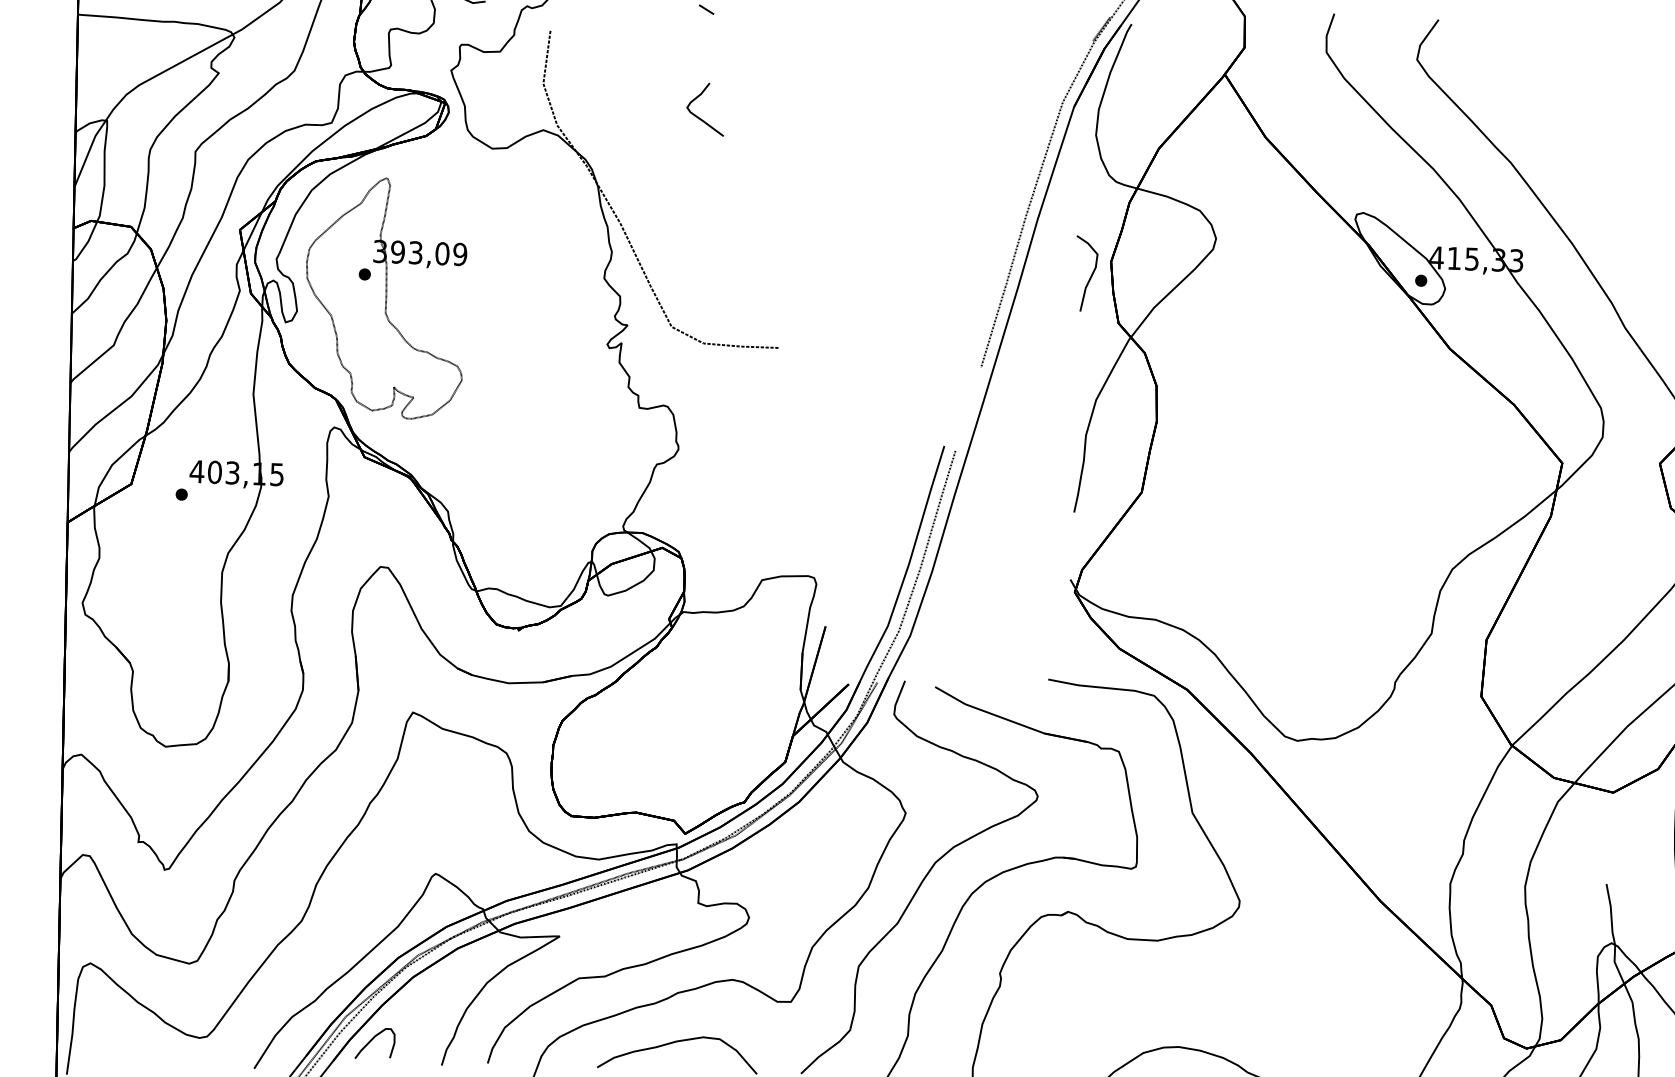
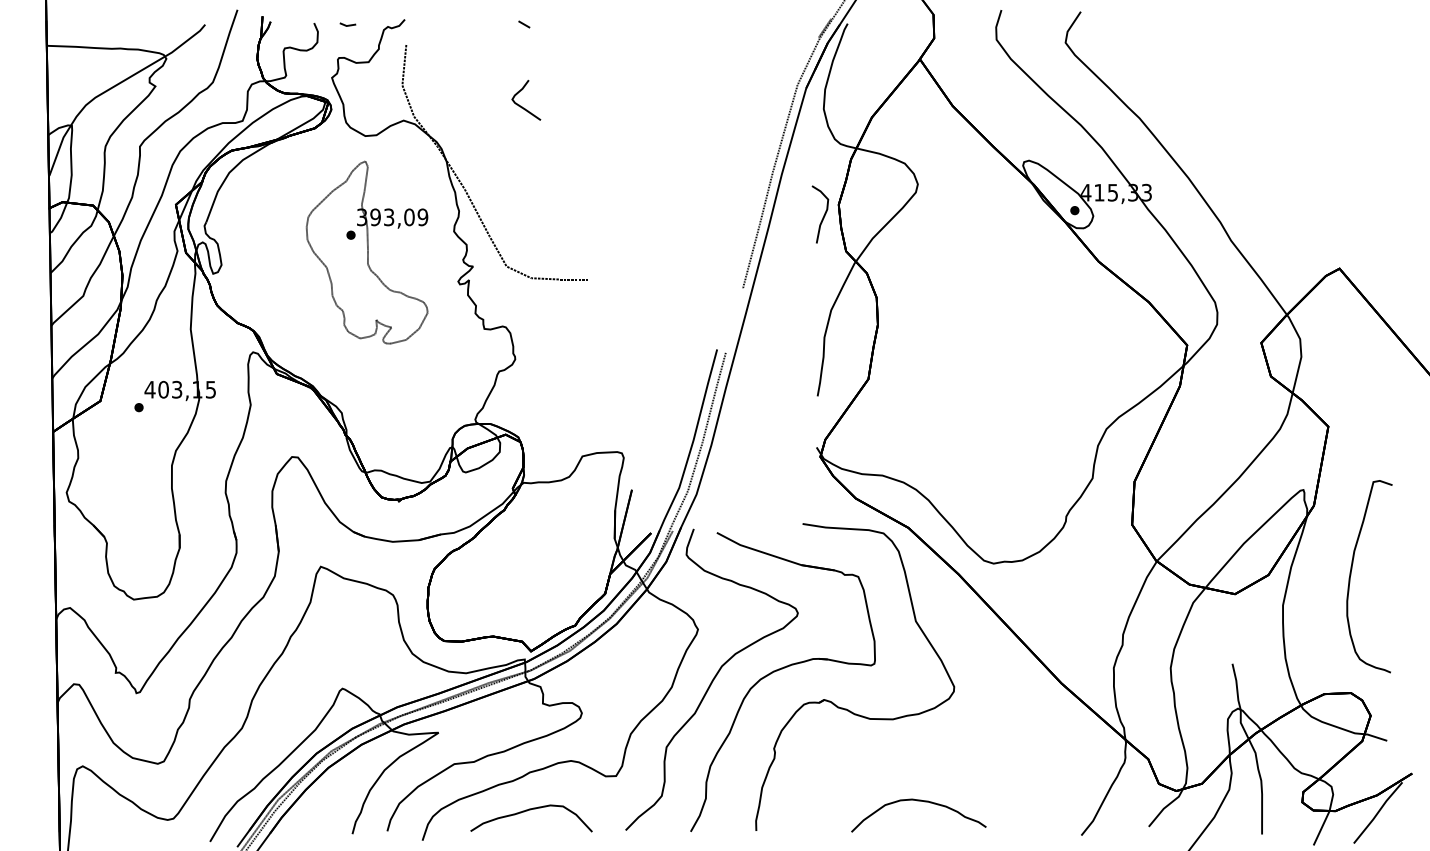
part: (384, 297) -> (366, 252), moved
part: (375, 1043) -> (301, 819), removed

